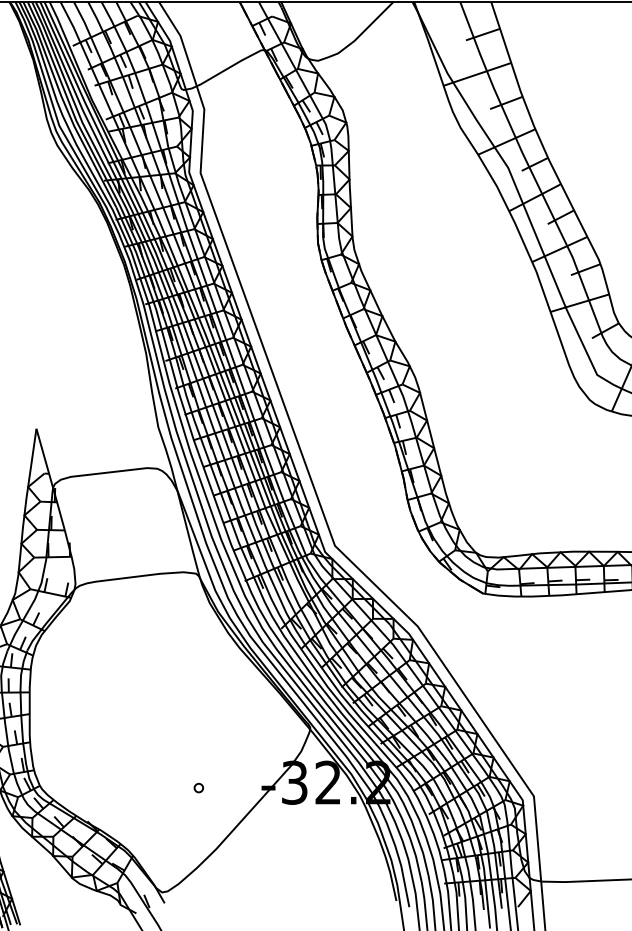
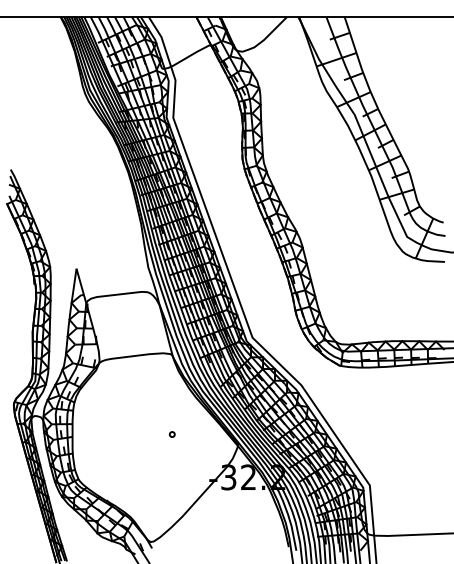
part: (197, 788) -> (171, 434), moved

